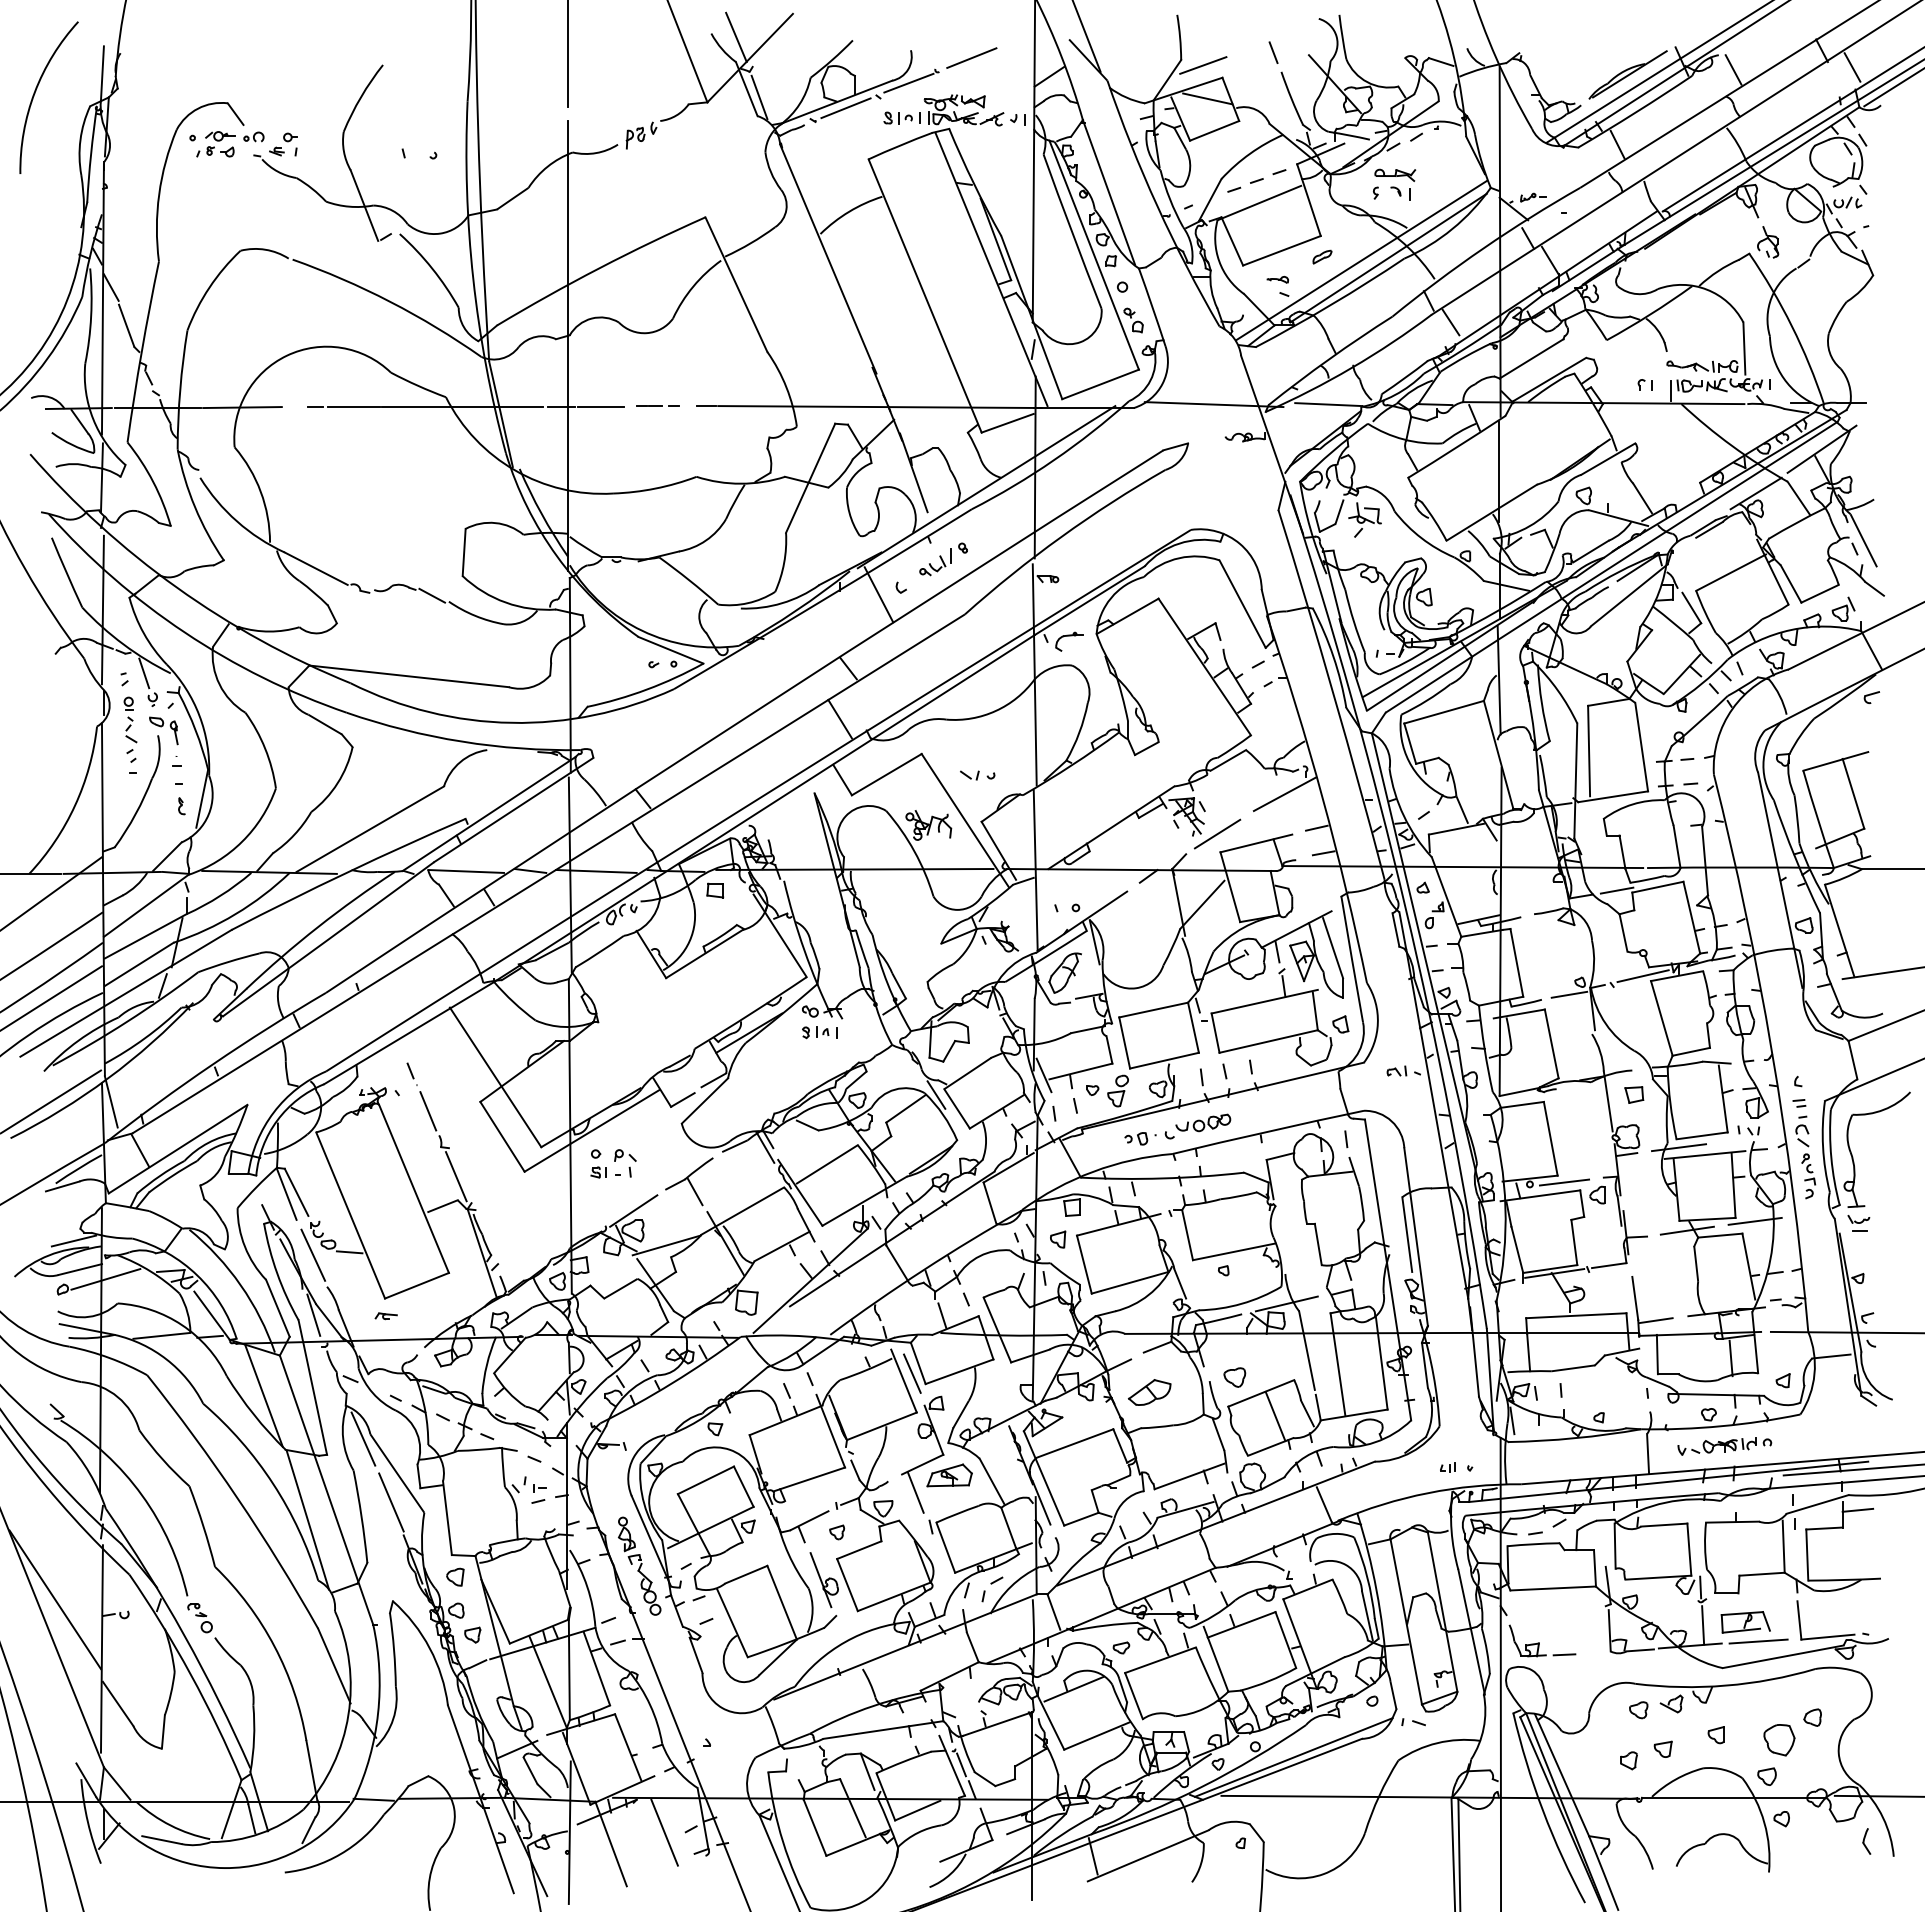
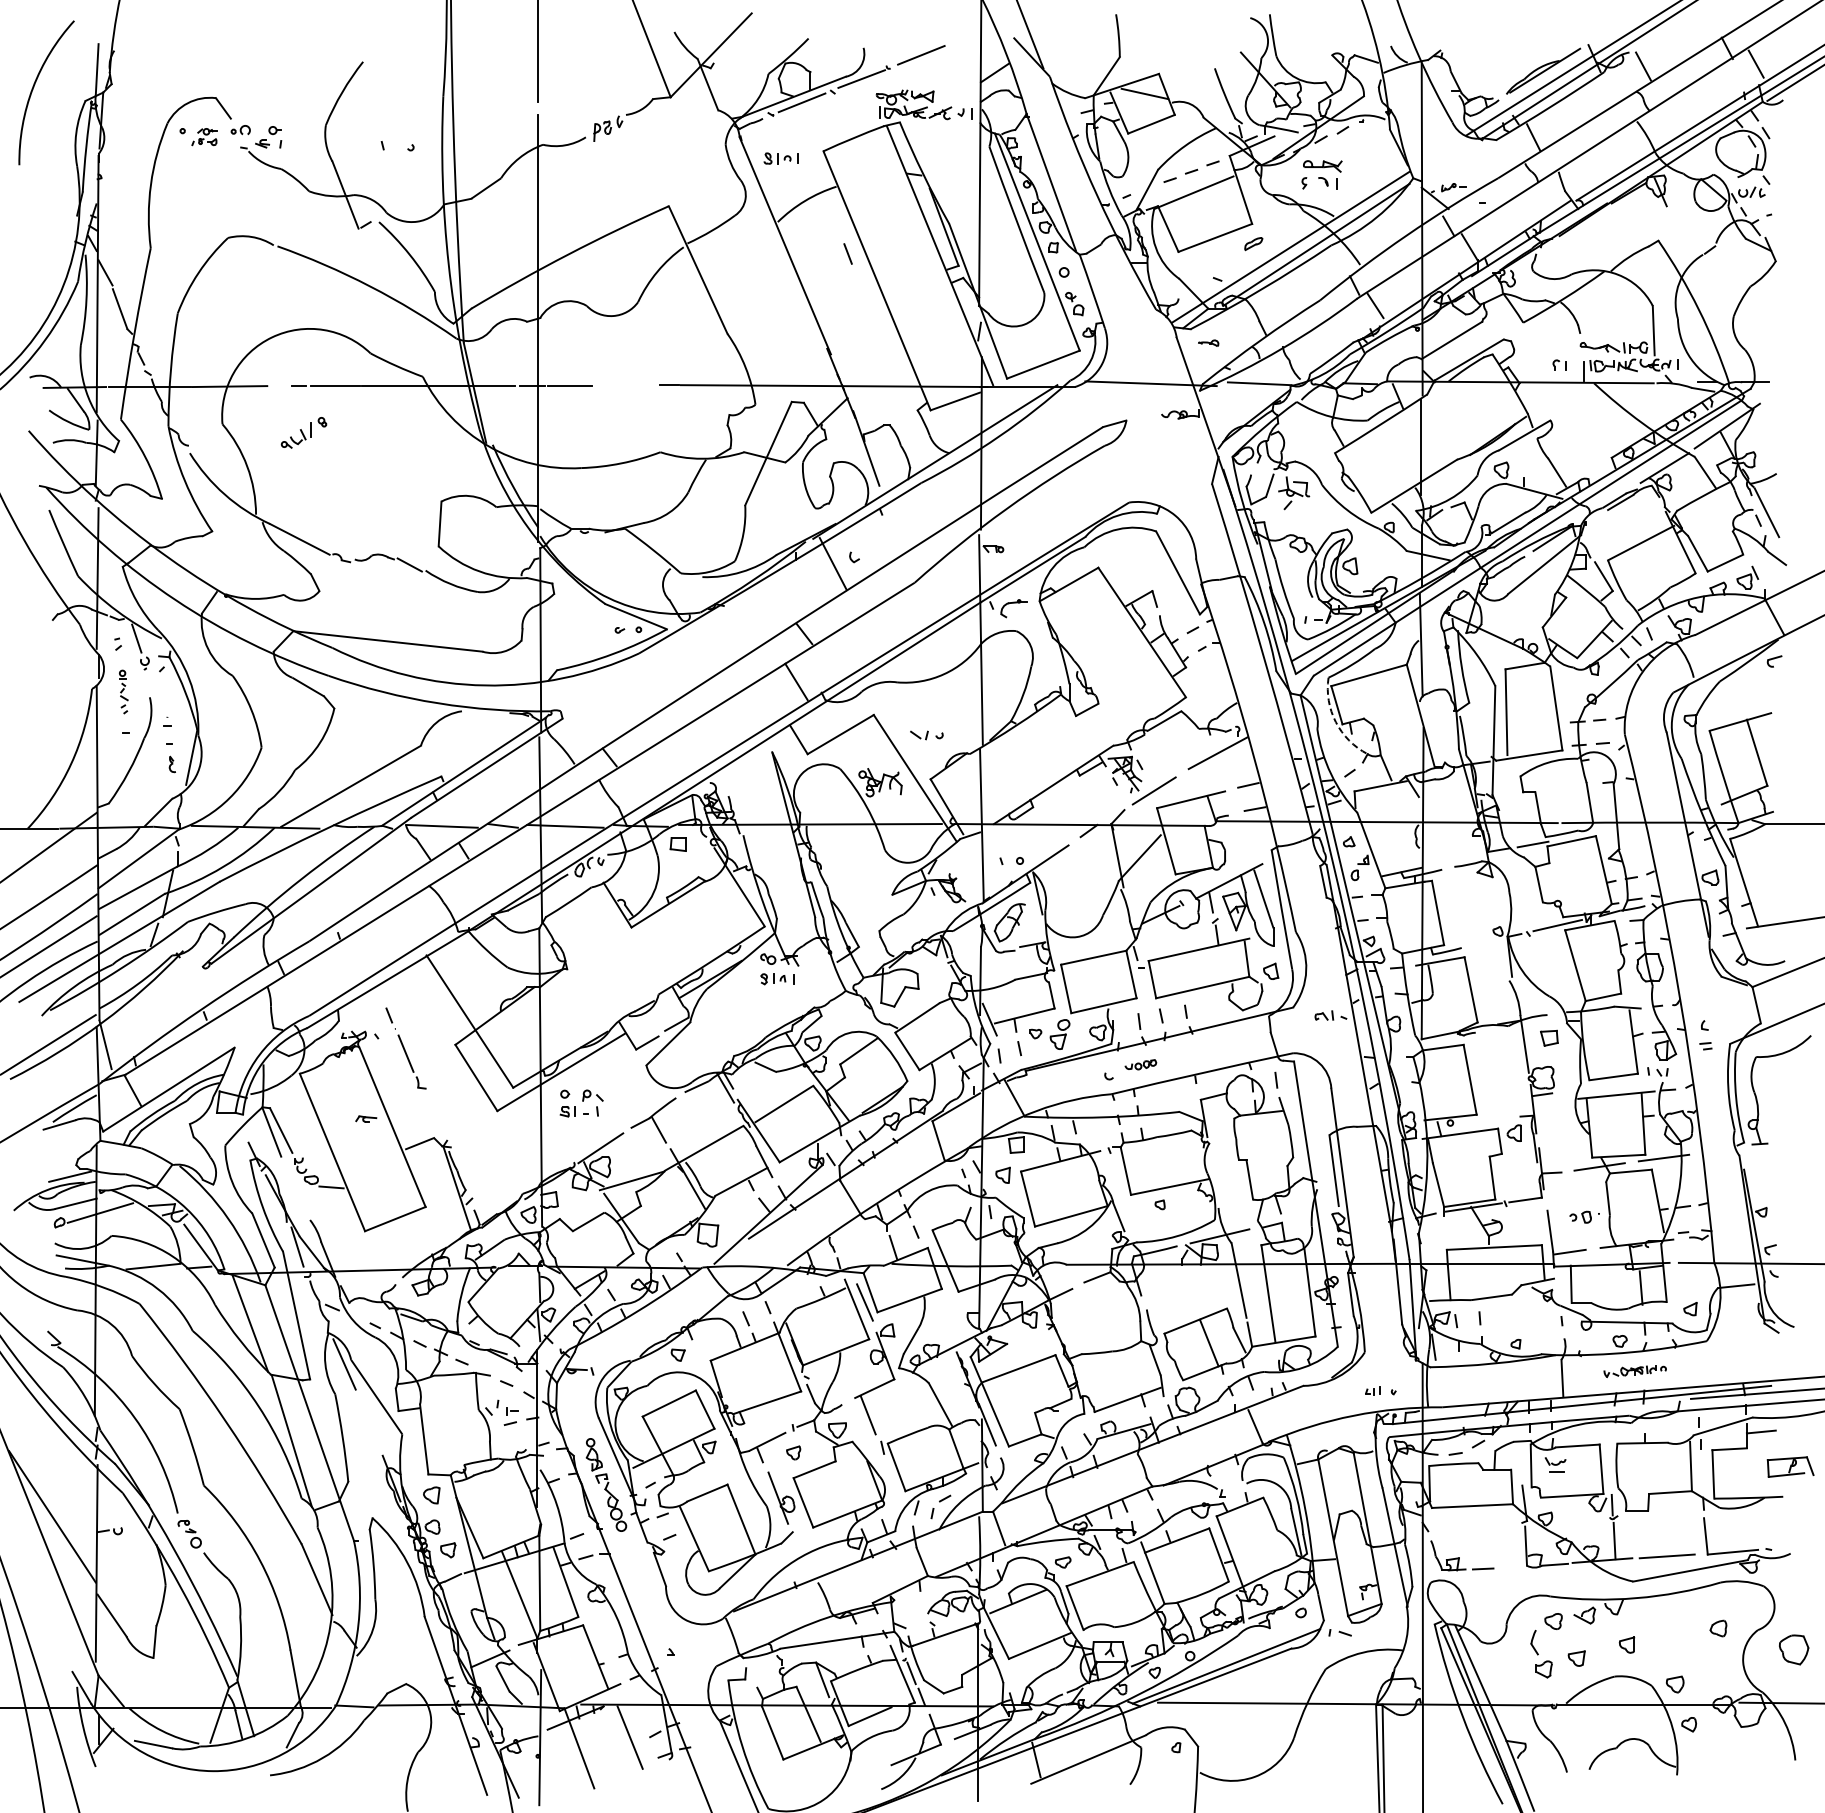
line: (736, 37) -> (698, 35), removed
line: (1273, 52) -> (848, 253), moved
line: (1203, 65) -> (1140, 62), removed
line: (759, 97) -> (720, 92), removed
part: (901, 117) -> (780, 158), moved
part: (215, 144) -> (204, 137), size x0.7
part: (1768, 242) -> (1676, 230), removed
part: (1277, 279) -> (1208, 342), moved
line: (657, 405) -> (623, 384), removed
part: (943, 559) -> (303, 432), moved
part: (130, 729) -> (123, 691), size x0.7
part: (163, 730) -> (155, 692), removed
arc: (1409, 761) -> (1336, 722), solid -> dashed
line: (1569, 994) -> (1487, 942), removed
line: (936, 1094) -> (887, 1037), removed
part: (1203, 1122) -> (1140, 1064), size x0.6
part: (1140, 1138) -> (1584, 1216), moved
line: (1678, 1147) -> (1591, 1088), removed
part: (1805, 1157) -> (1711, 1097), removed
line: (455, 1176) -> (431, 1115), removed
line: (1564, 1182) -> (1483, 1121), removed
part: (1858, 1223) -> (1555, 1465), moved
line: (313, 1254) -> (297, 1189), removed
part: (385, 1316) -> (365, 1119), moved
part: (1234, 1377) -> (1170, 1306), removed
part: (1149, 1392) -> (1089, 1320), removed
part: (1724, 1446) -> (1634, 1371), size x0.7
part: (949, 1475) -> (900, 1398), removed
line: (391, 1502) -> (371, 1424), removed
part: (1745, 1622) -> (1790, 1467), moved
part: (1779, 1740) -> (1794, 1650), moved
part: (1866, 1841) -> (1534, 1642), moved

